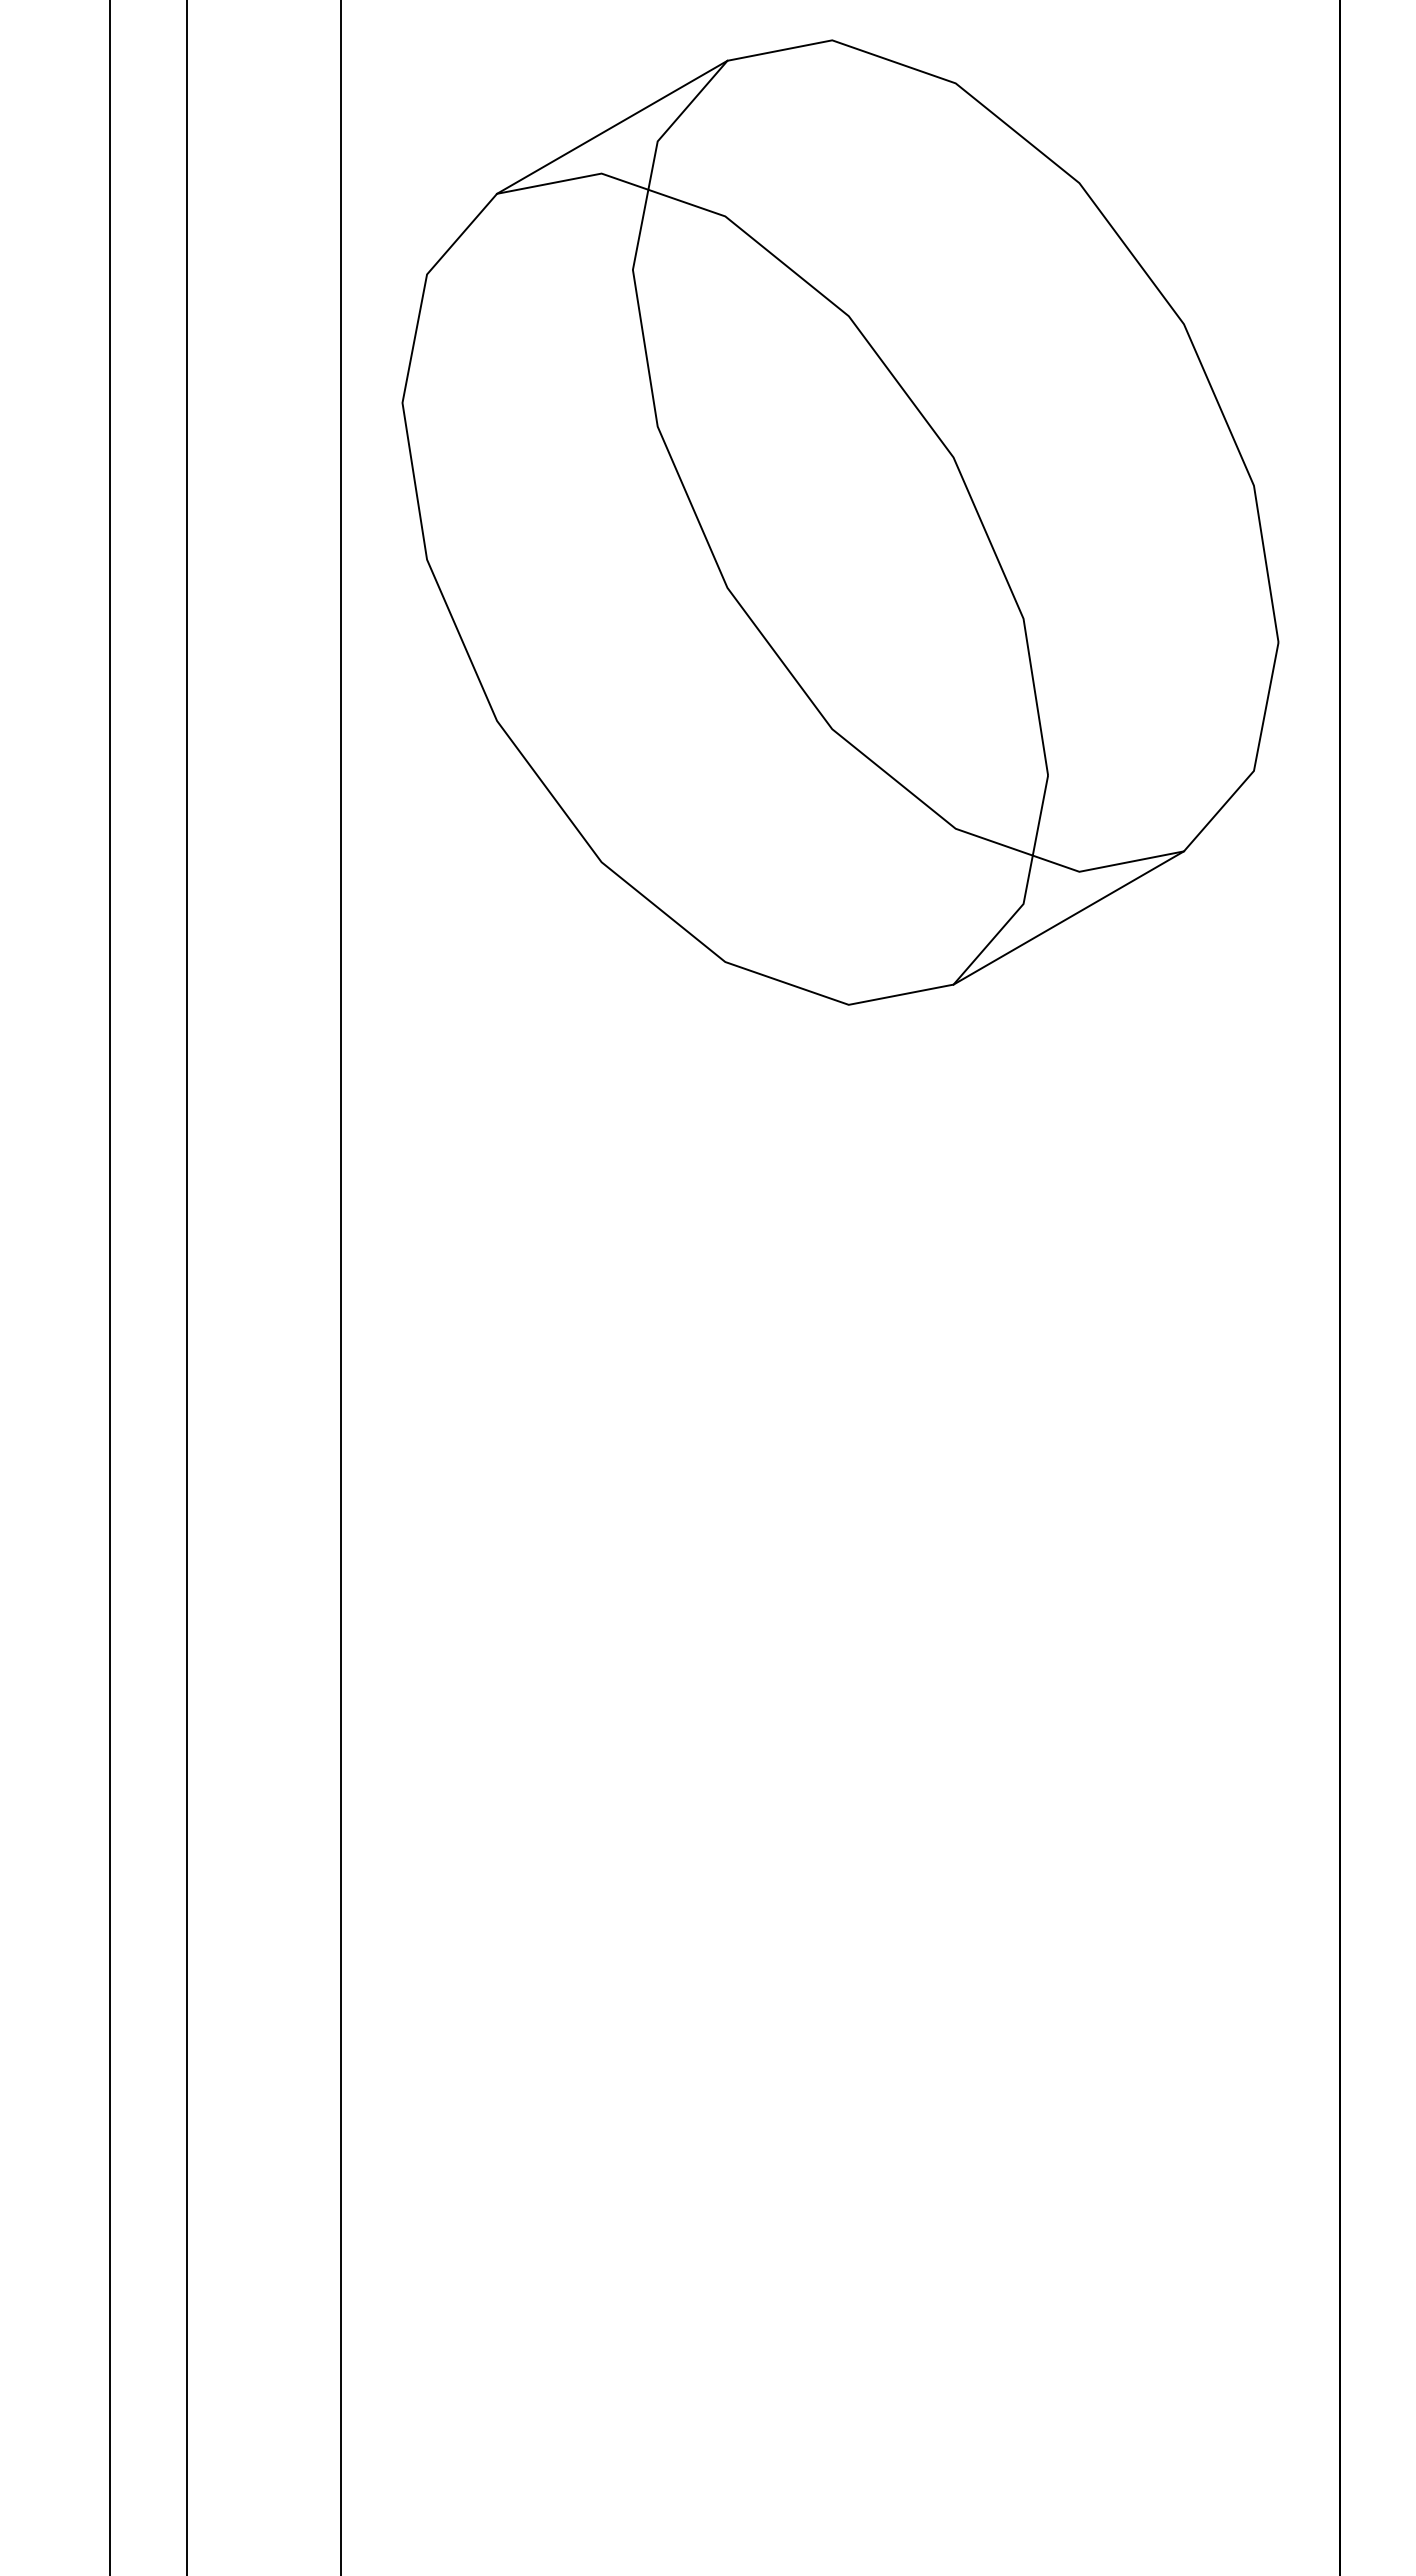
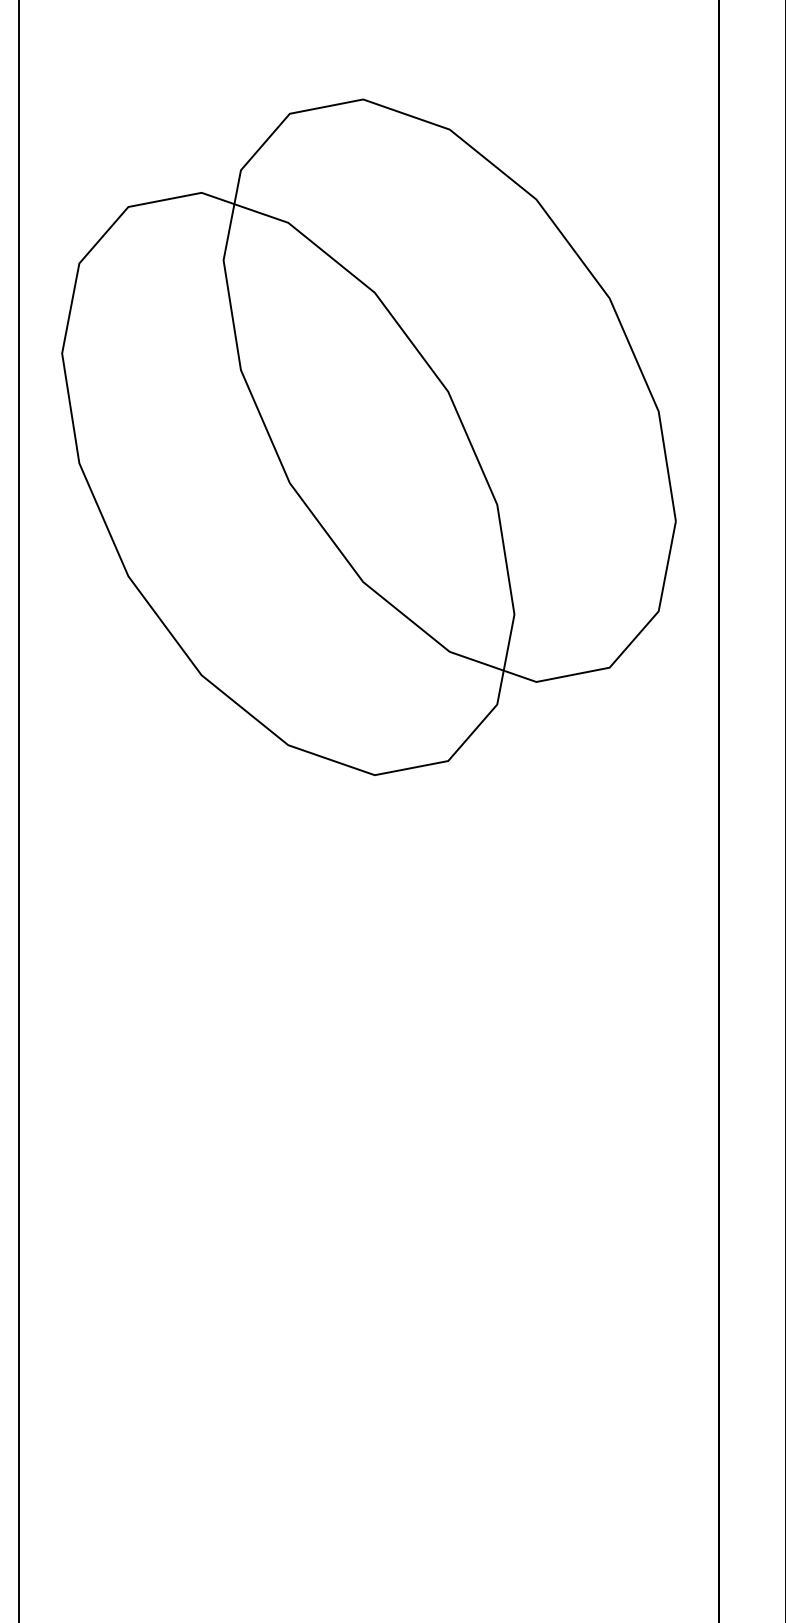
line: (612, 126) -> (209, 159), removed
line: (1068, 917) -> (528, 714), removed

